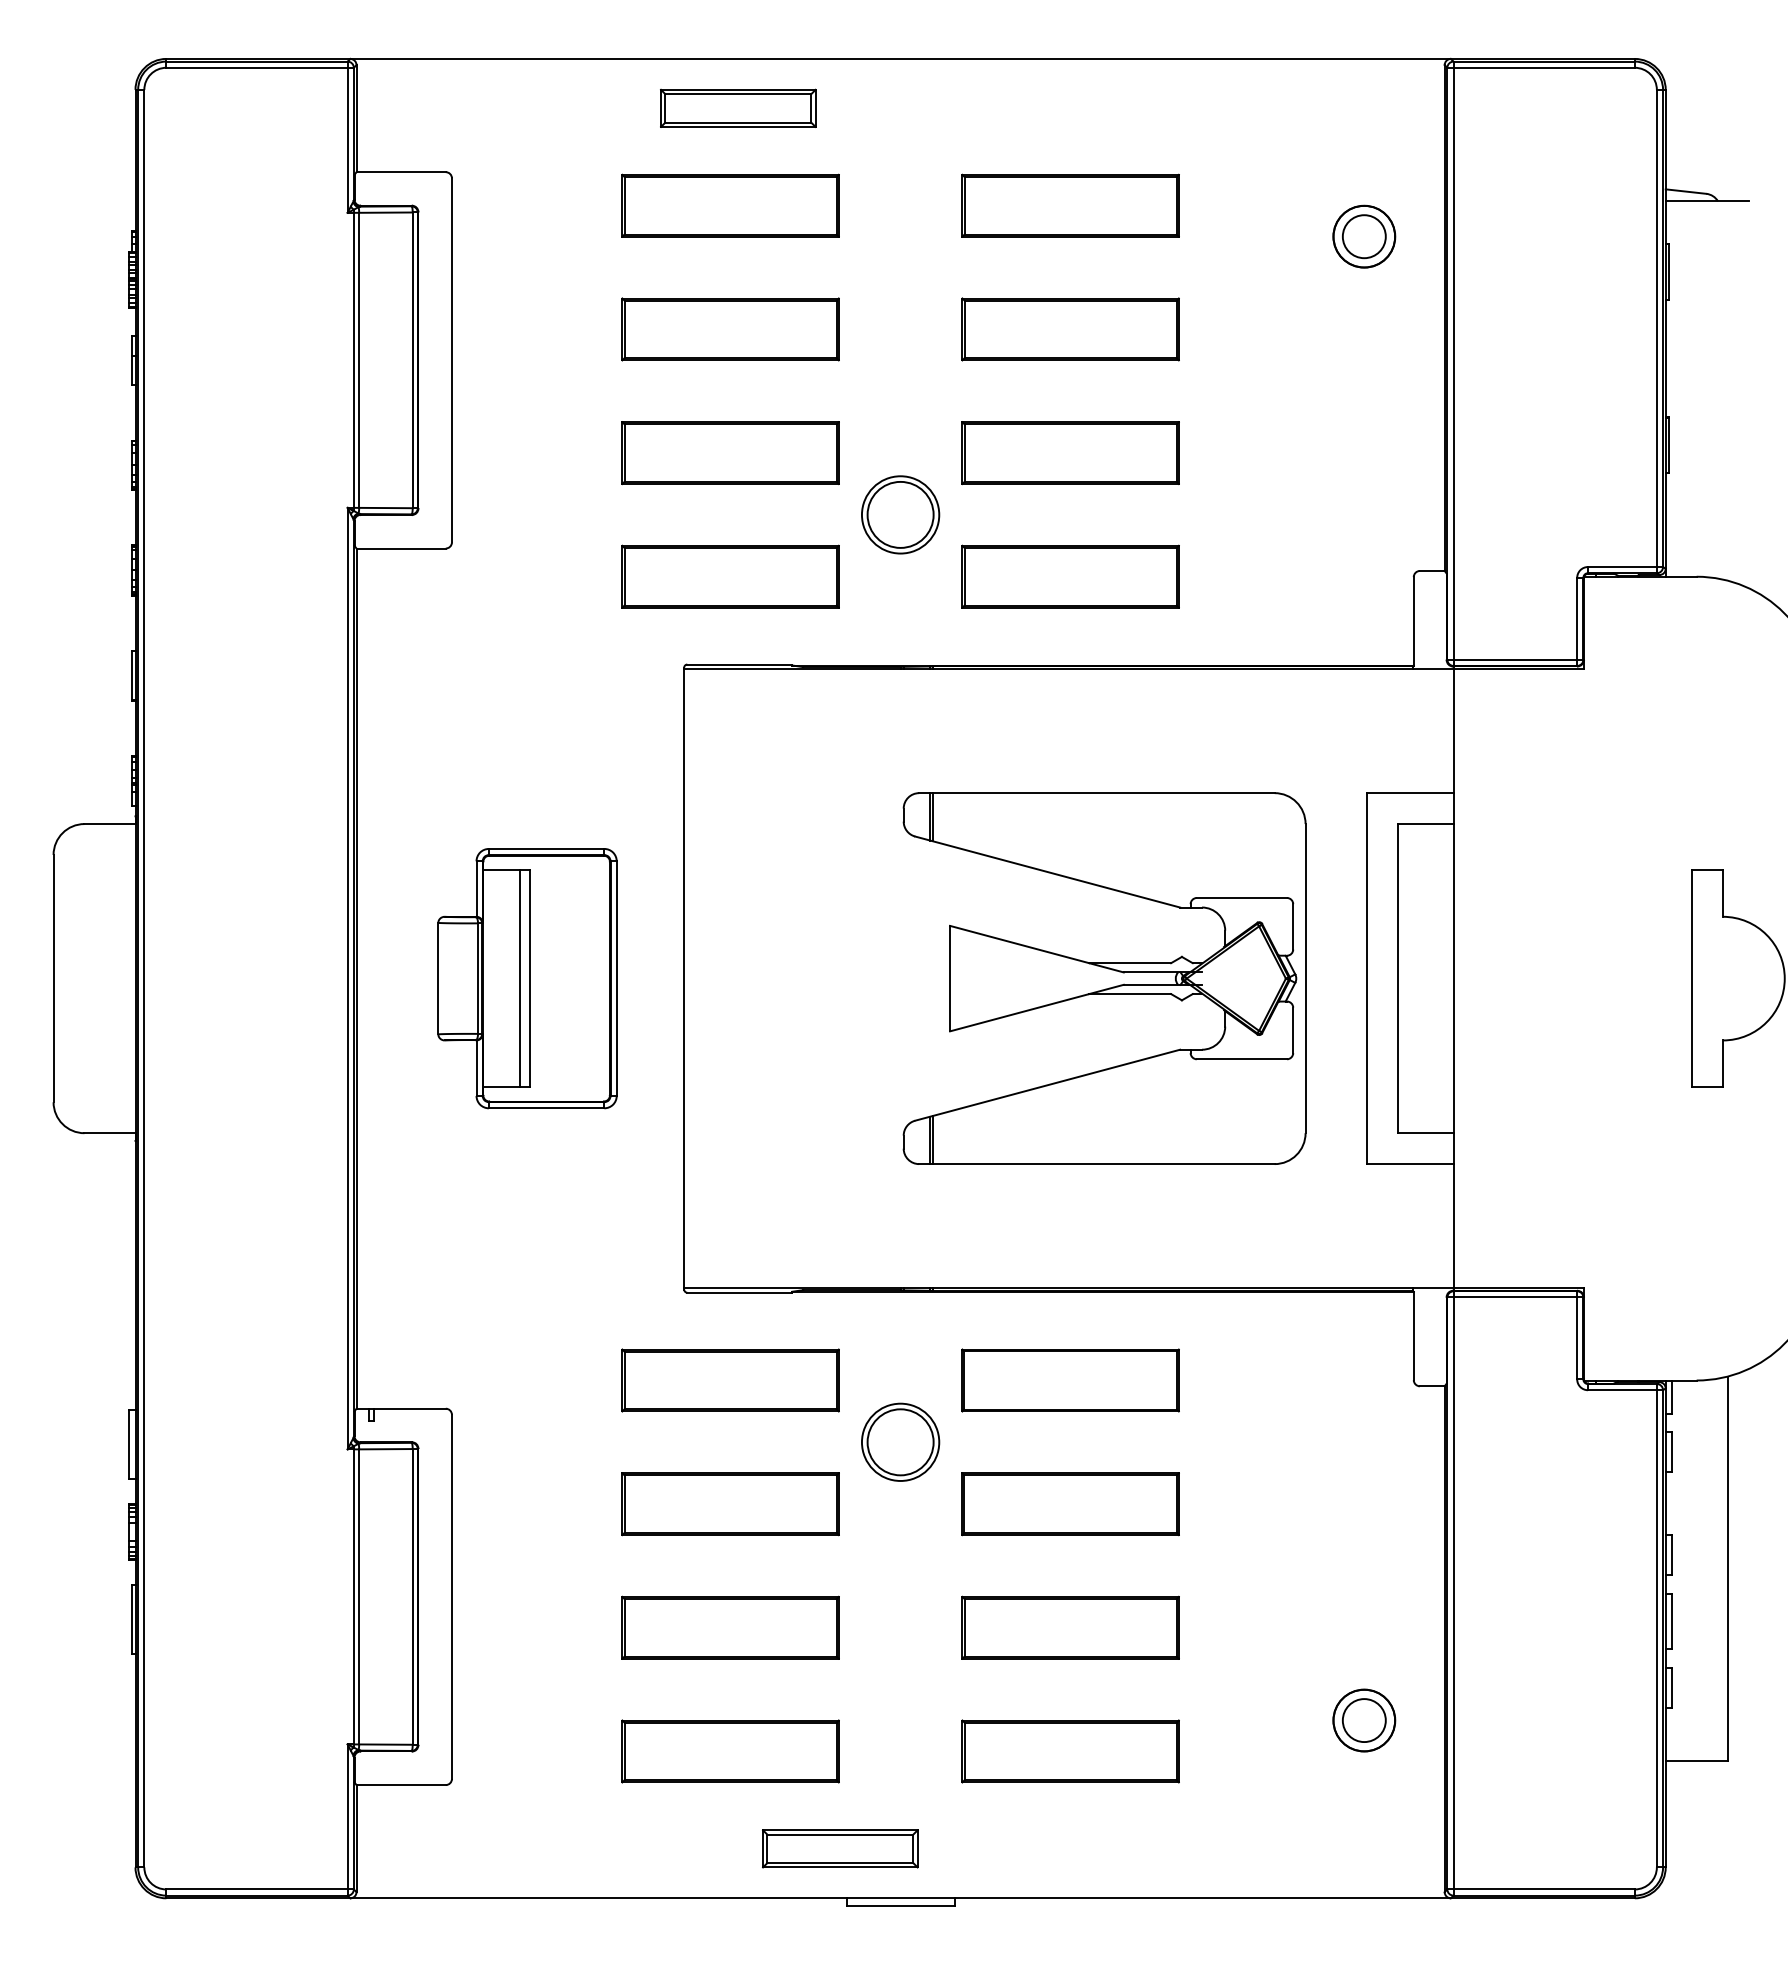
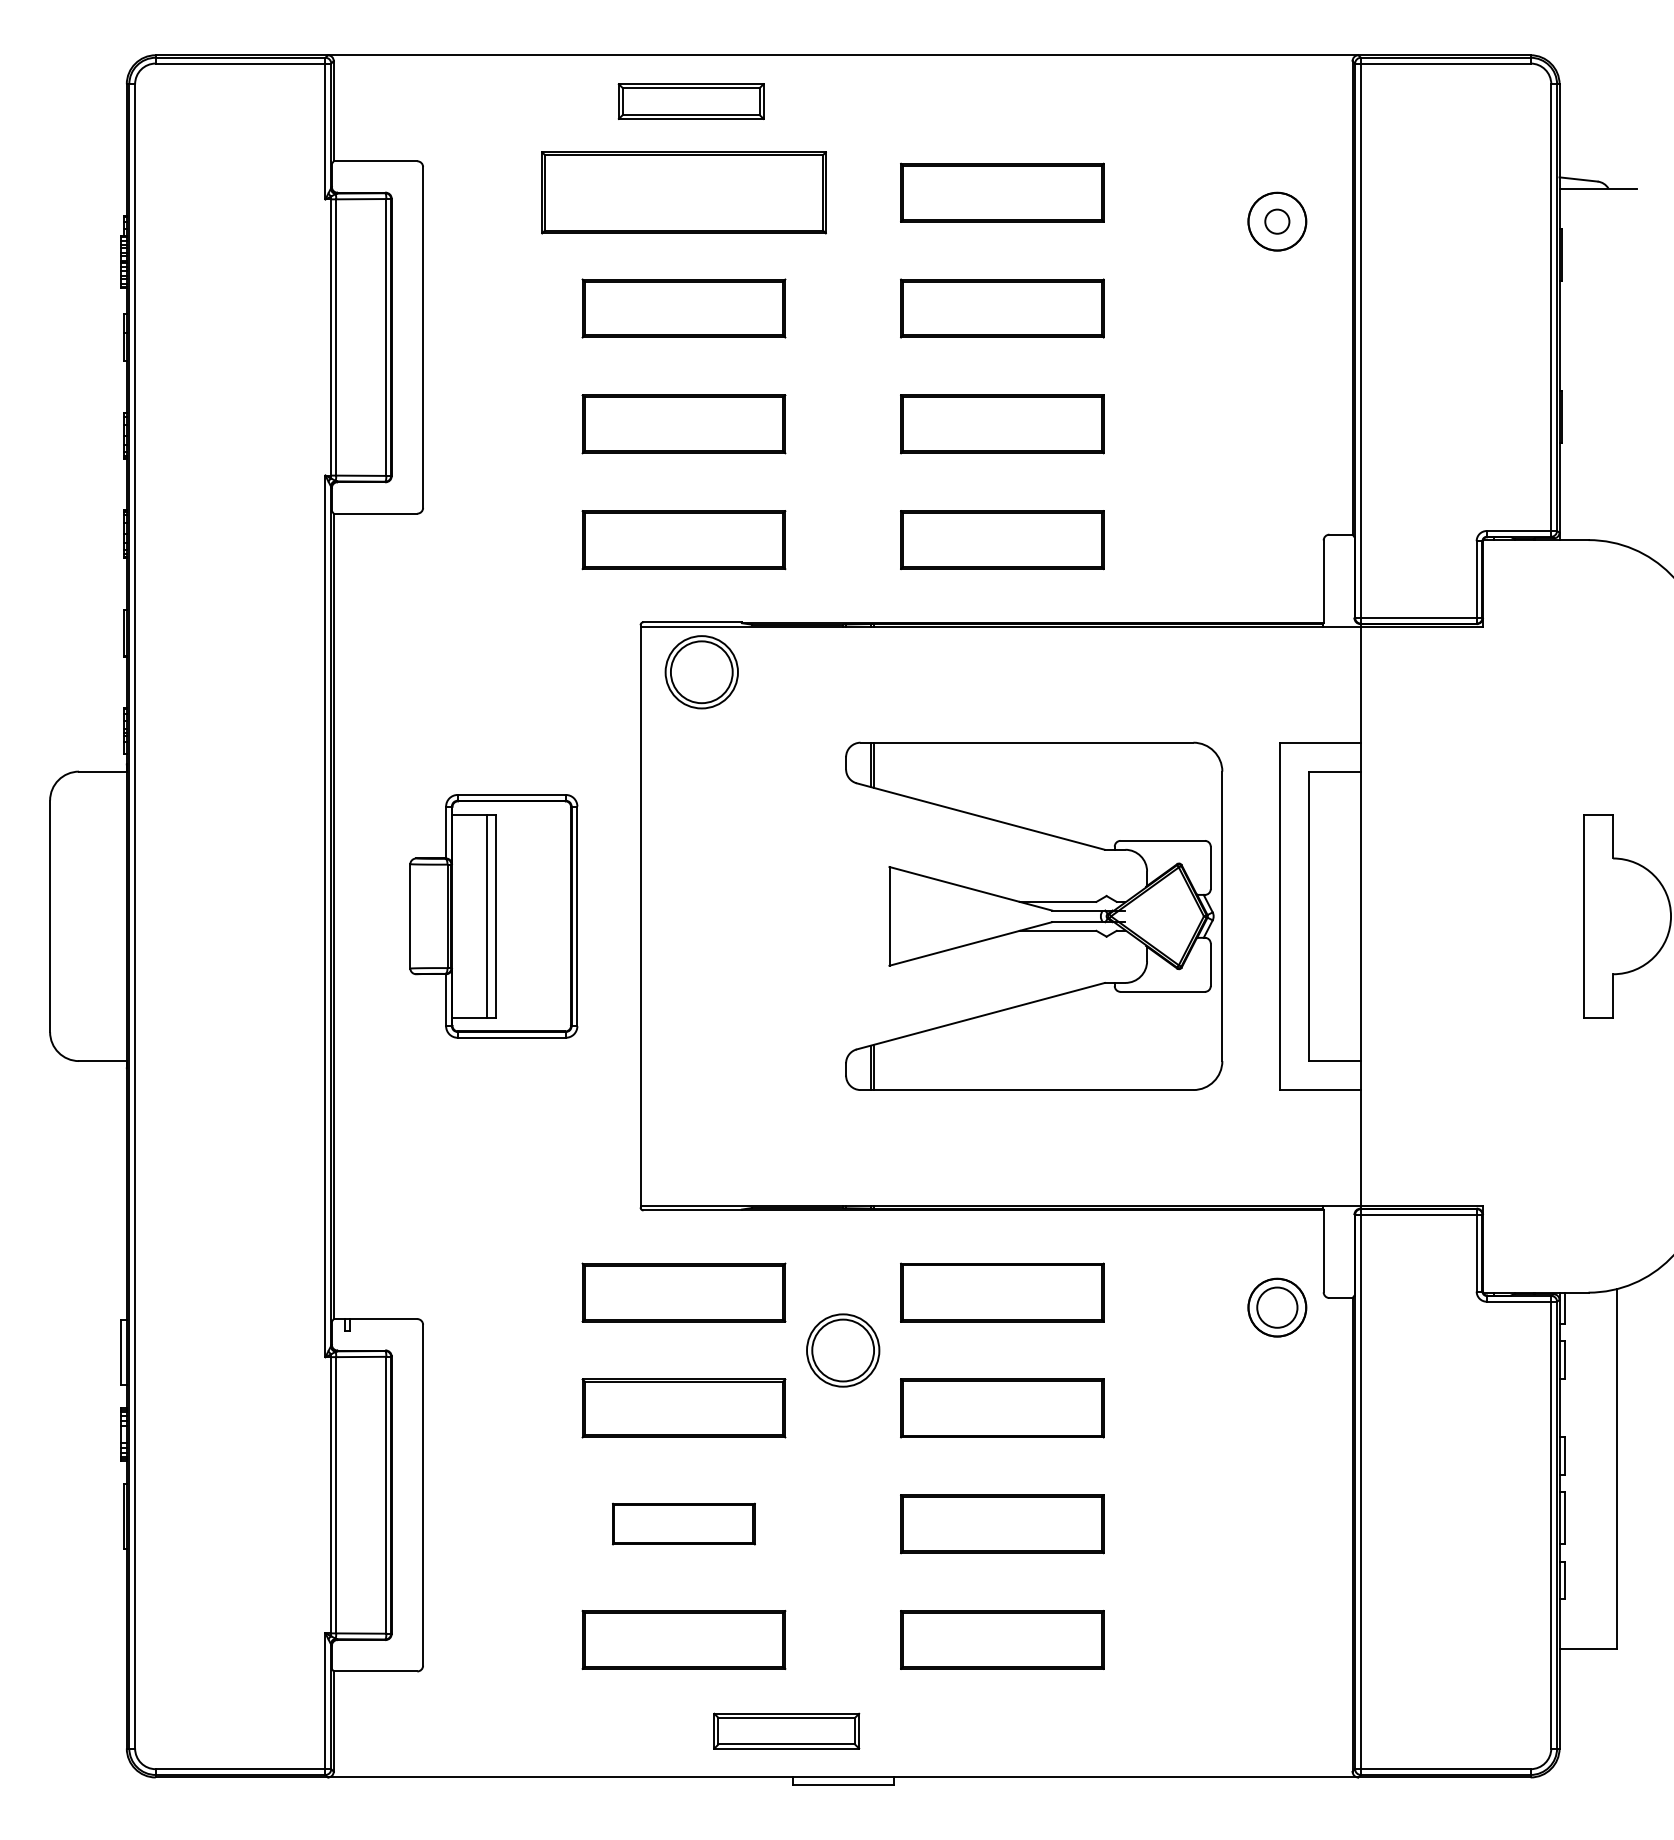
part: (730, 205) -> (683, 192), size x1.4
circle: (1363, 236) -> (1276, 221), size x0.6
part: (900, 514) -> (701, 671), moved
part: (730, 1627) -> (683, 1523), size x0.7
part: (1364, 1720) -> (1277, 1307), moved

